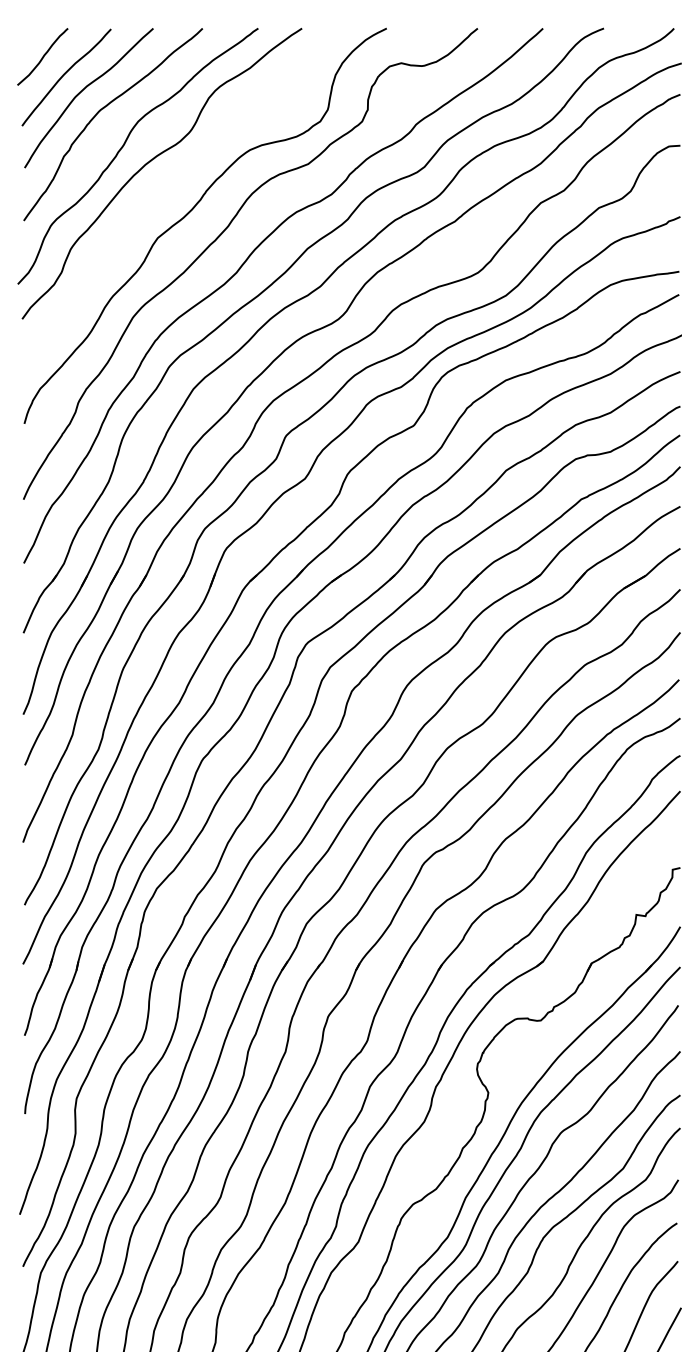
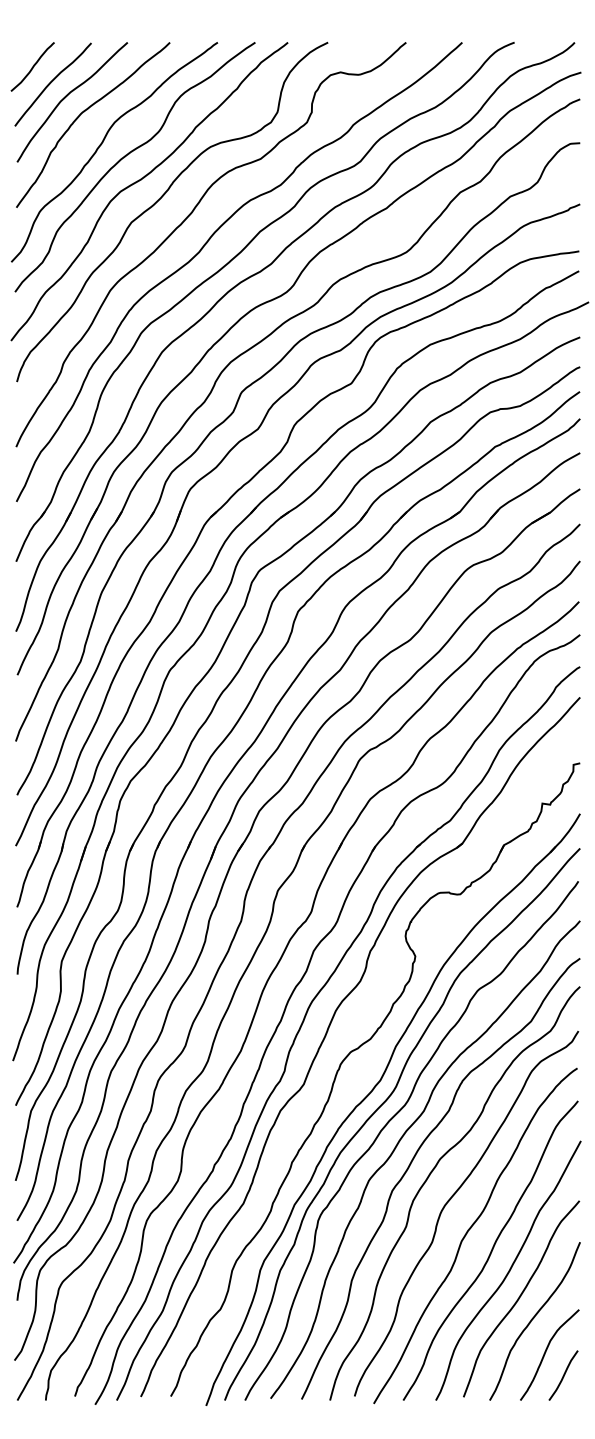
curve: (169, 189) -> (141, 180), added

